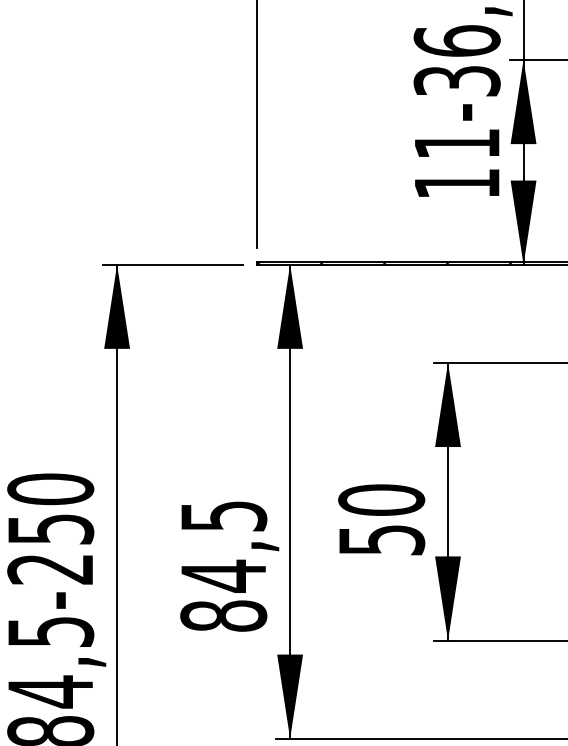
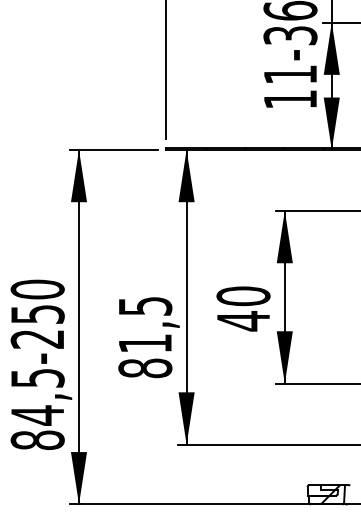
text: (381, 540) -> (243, 321), 50 -> 40
text: (224, 576) -> (145, 343), 84,5 -> 81,5

